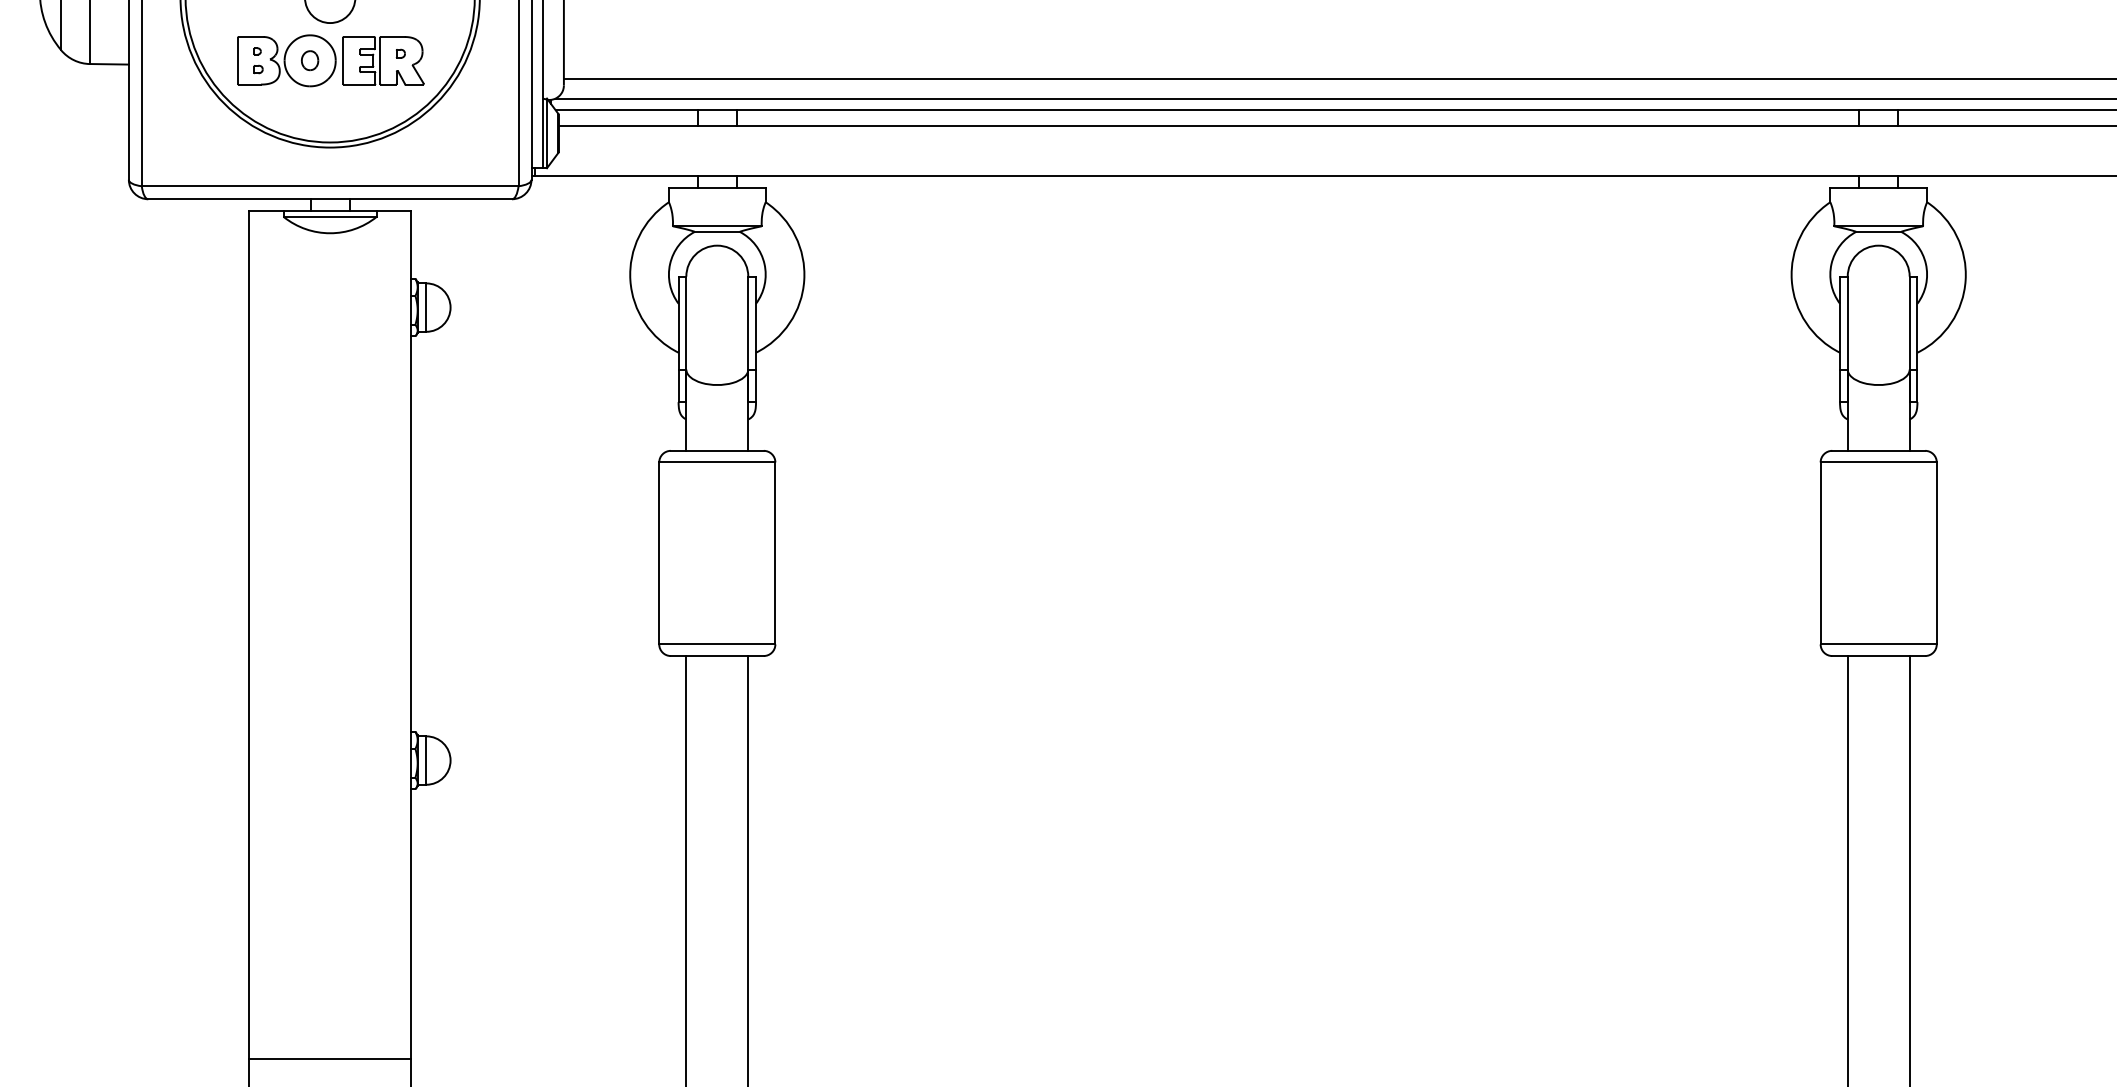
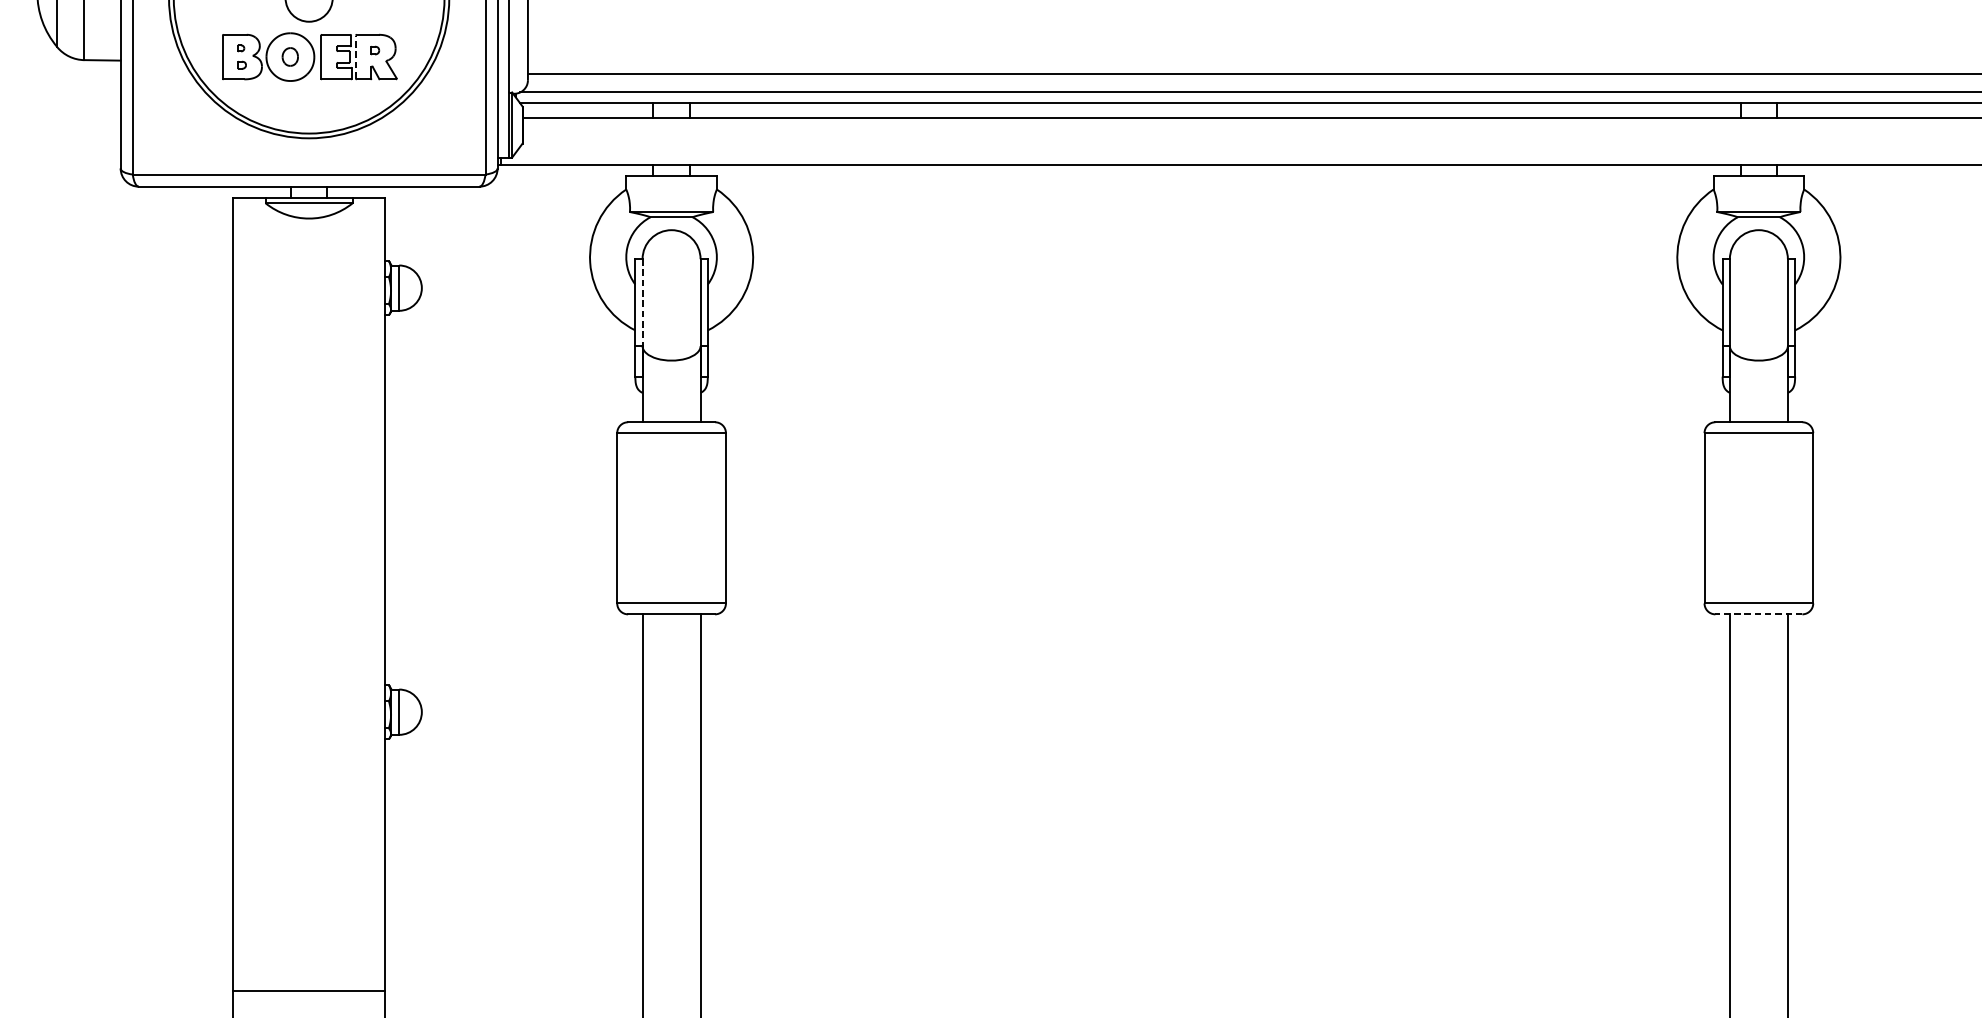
line: (380, 60) -> (356, 56), solid -> dashed
line: (686, 323) -> (642, 303), solid -> dashed
line: (1878, 656) -> (1758, 614), solid -> dashed

